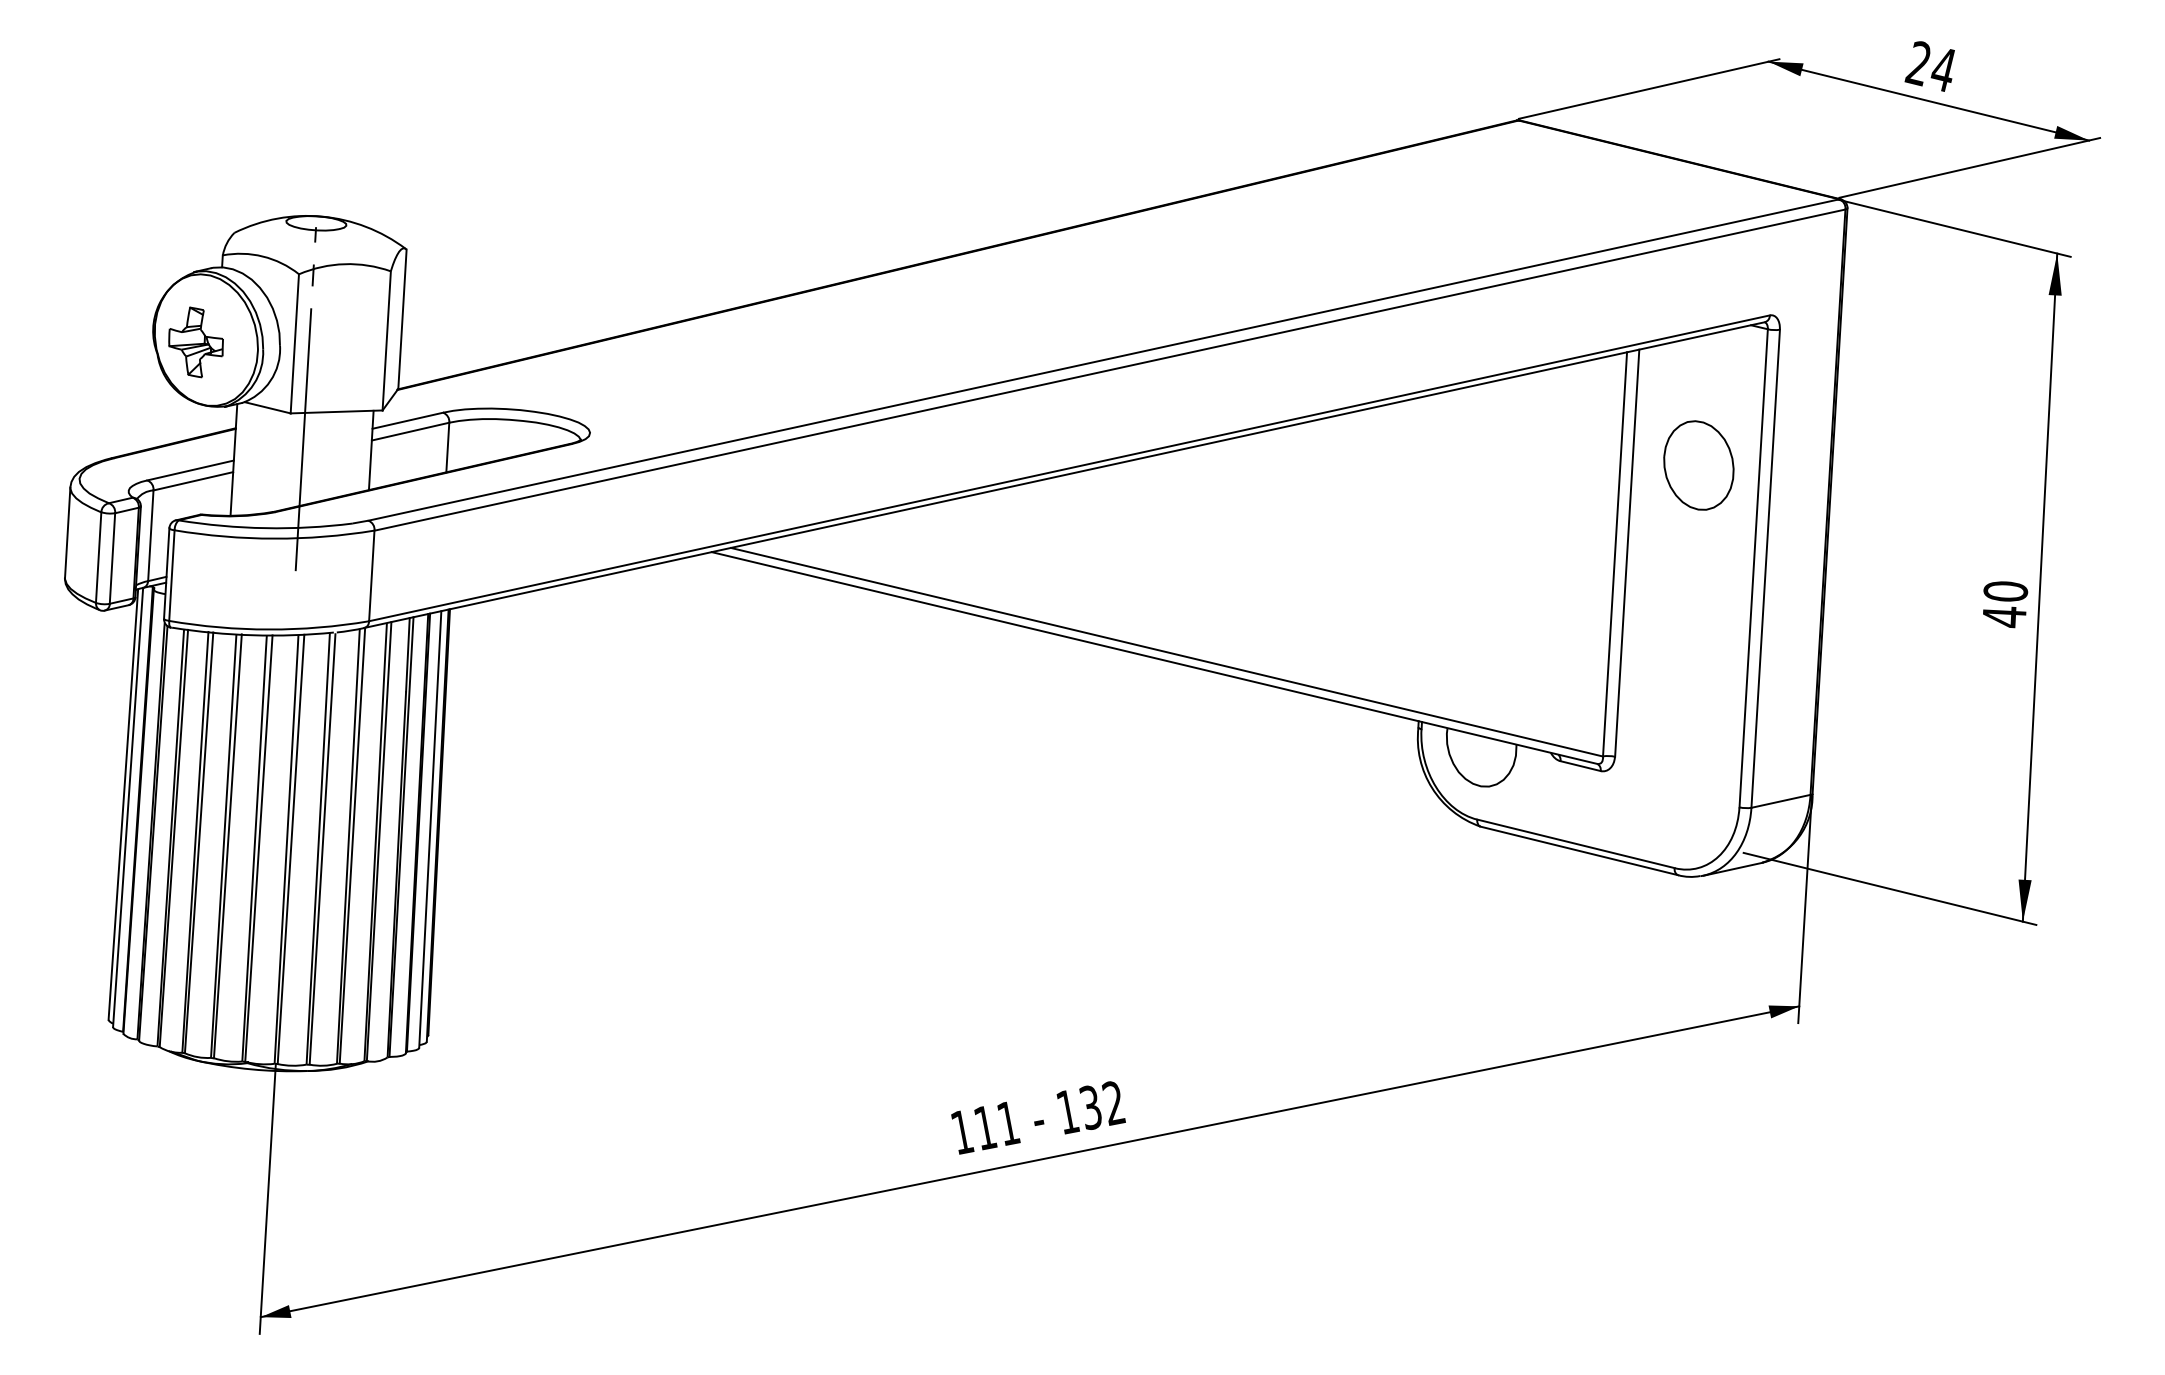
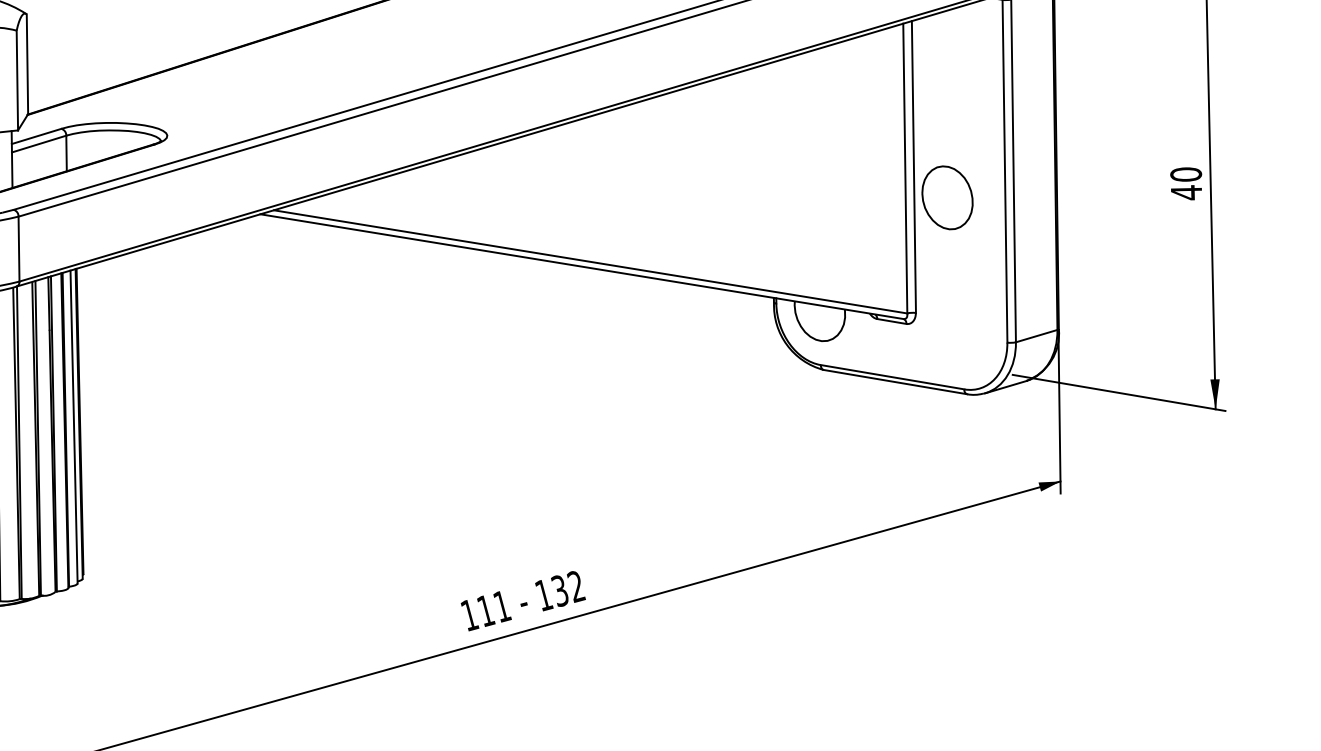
part: (1698, 465) -> (947, 197), moved

